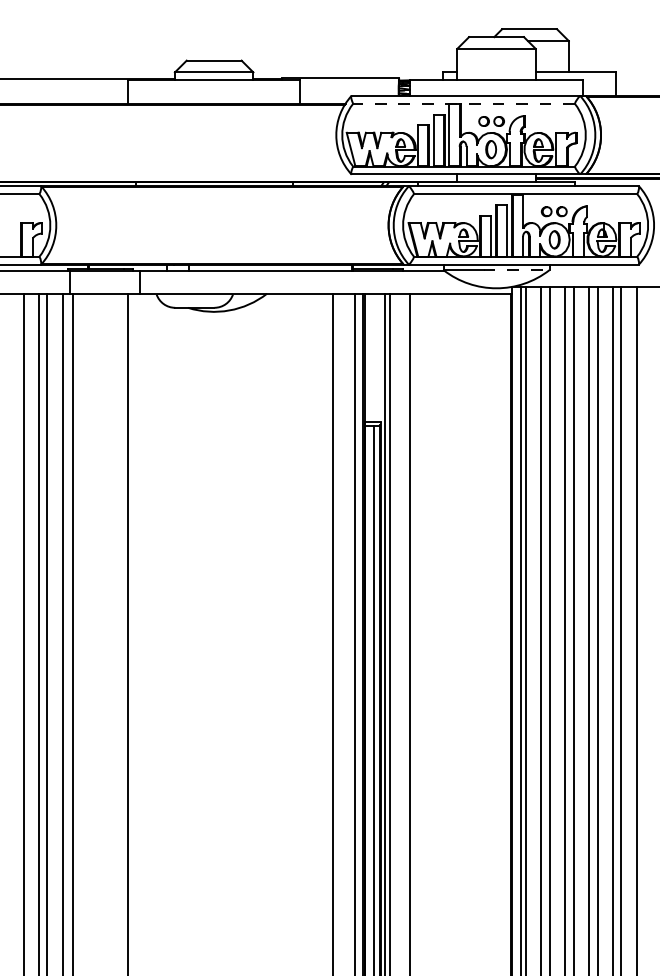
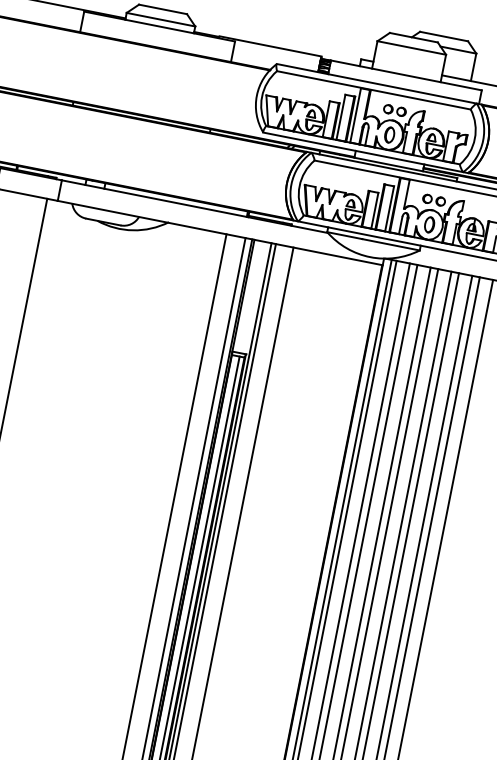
line: (464, 103) -> (374, 90), dashed -> solid
line: (516, 270) -> (390, 245), dashed -> solid

